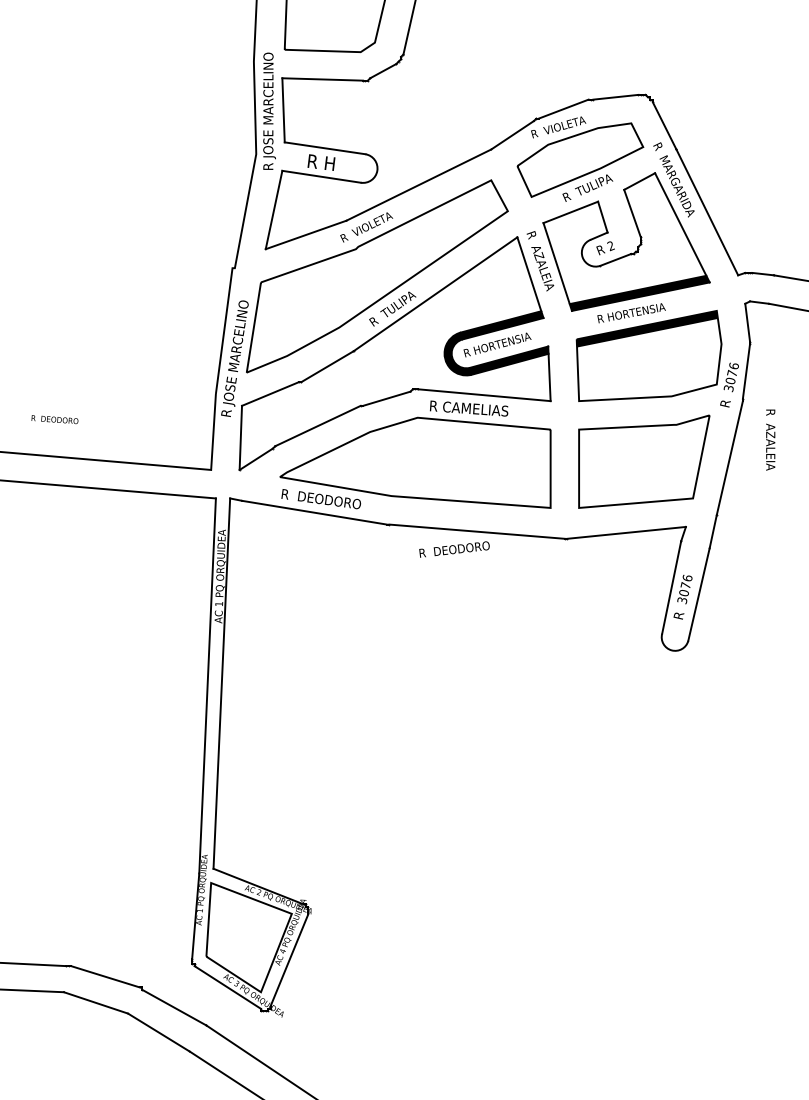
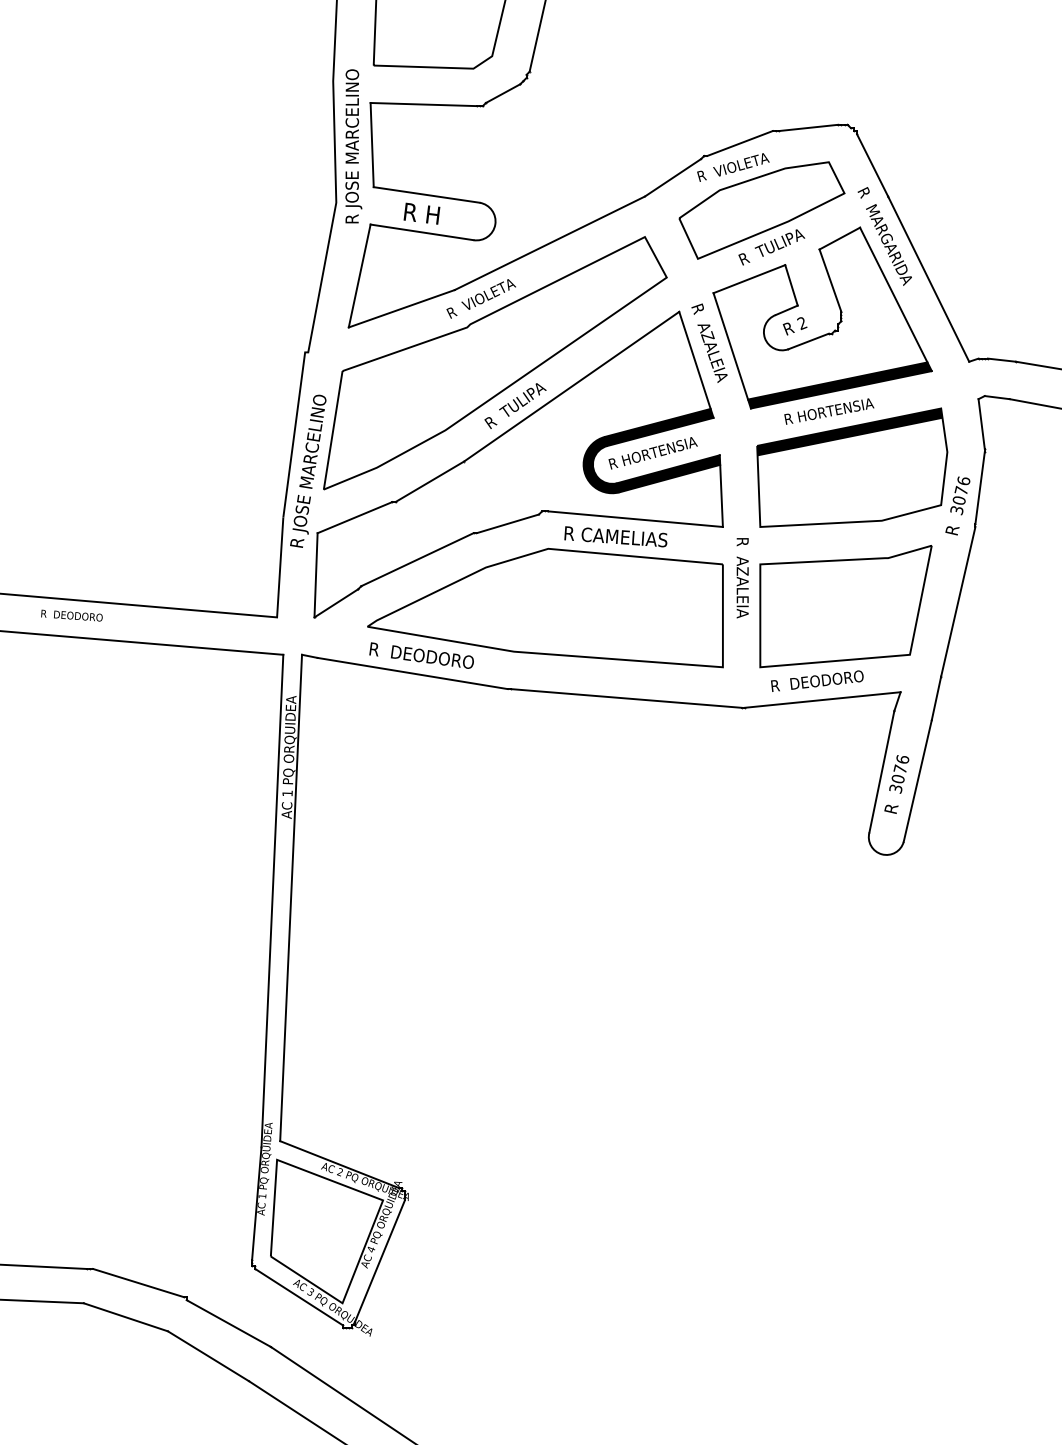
text: (54, 419) -> (71, 615), moved
text: (770, 439) -> (742, 577), moved
text: (454, 549) -> (817, 681), moved

